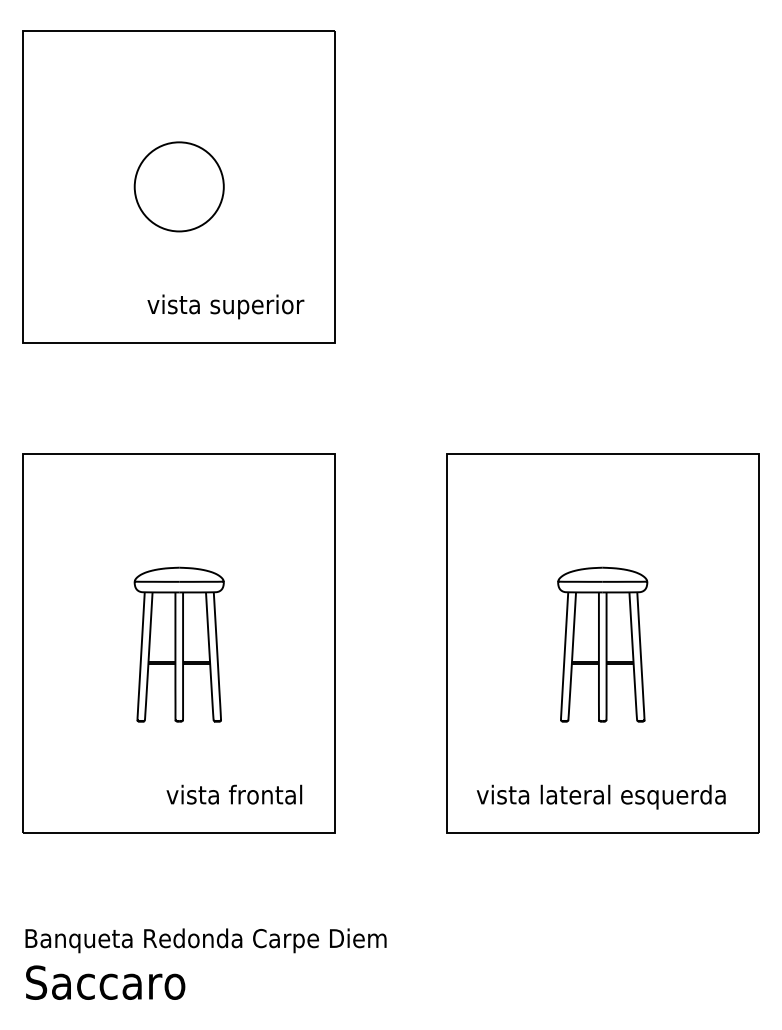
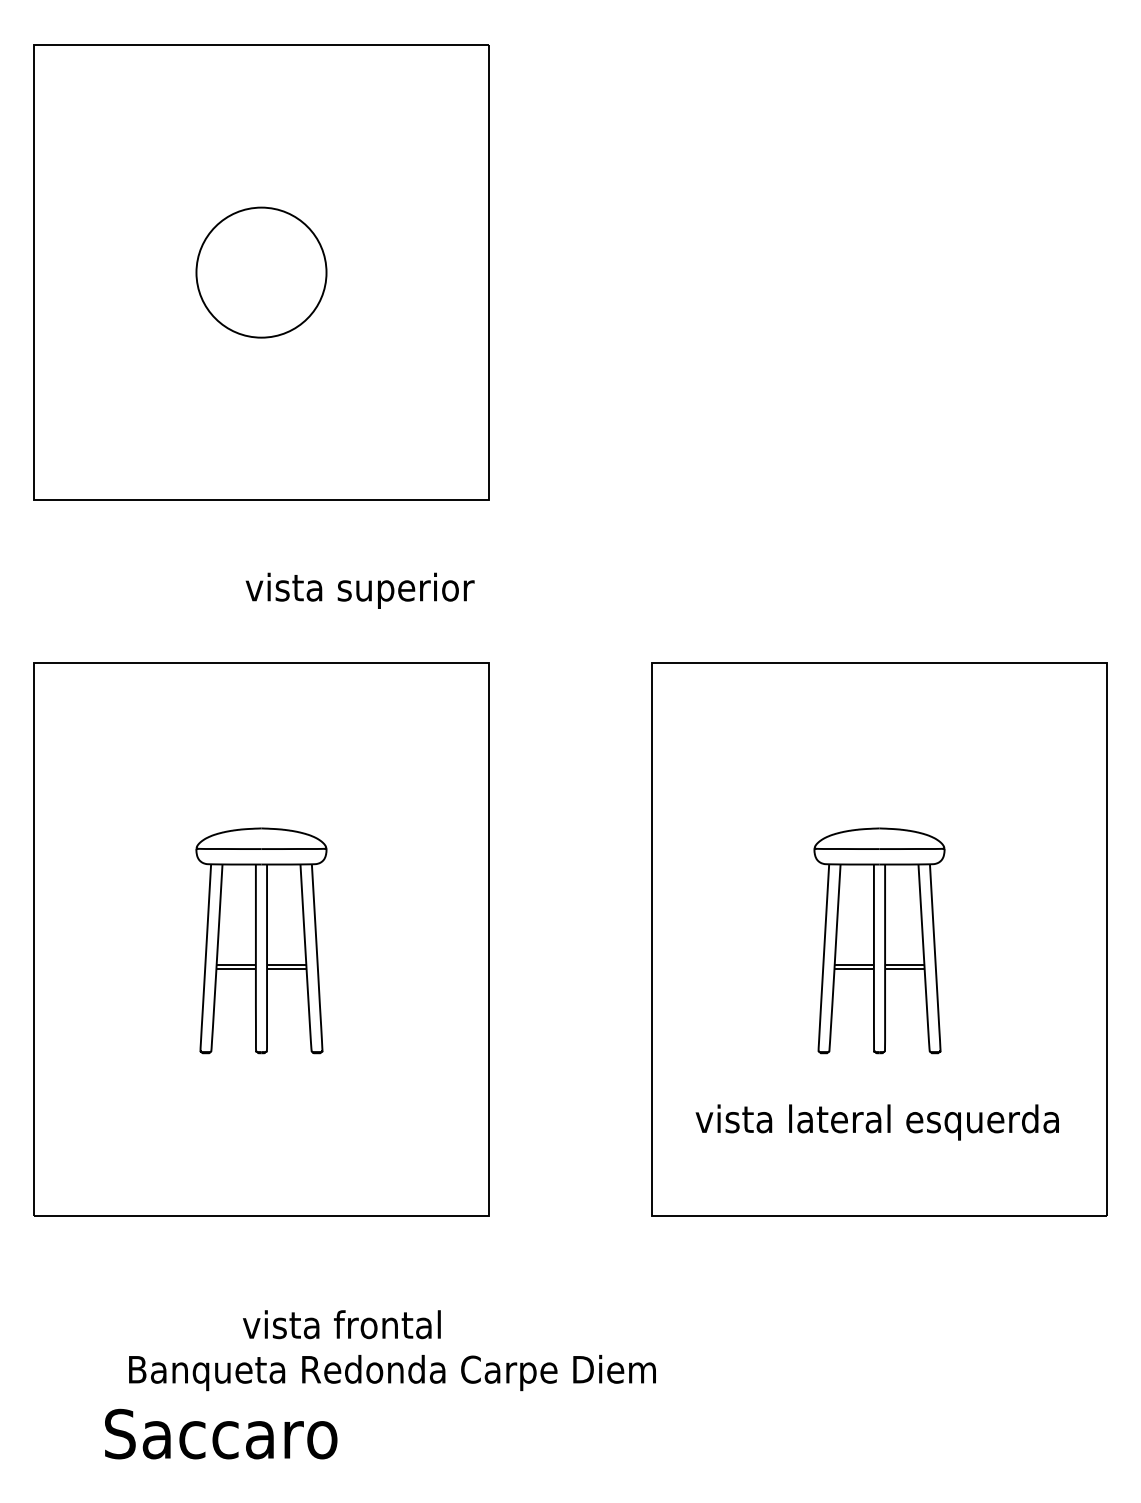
text: (225, 306) -> (359, 590), moved
text: (234, 794) -> (342, 1324), moved
text: (600, 796) -> (876, 1121), moved
text: (205, 940) -> (391, 1372), moved
text: (105, 982) -> (220, 1433), moved

